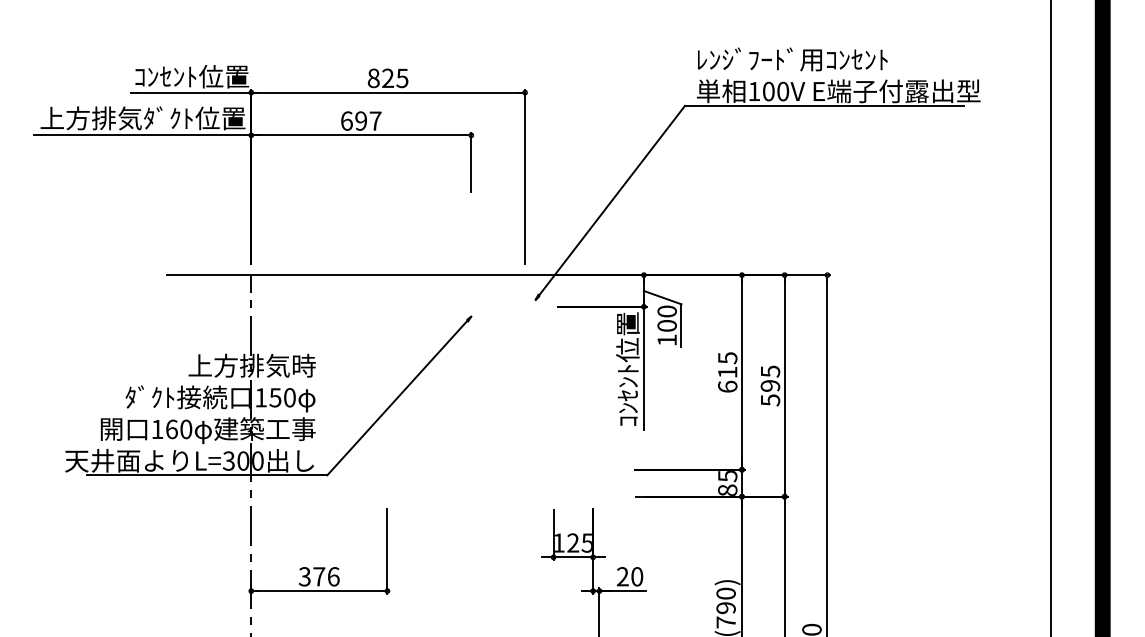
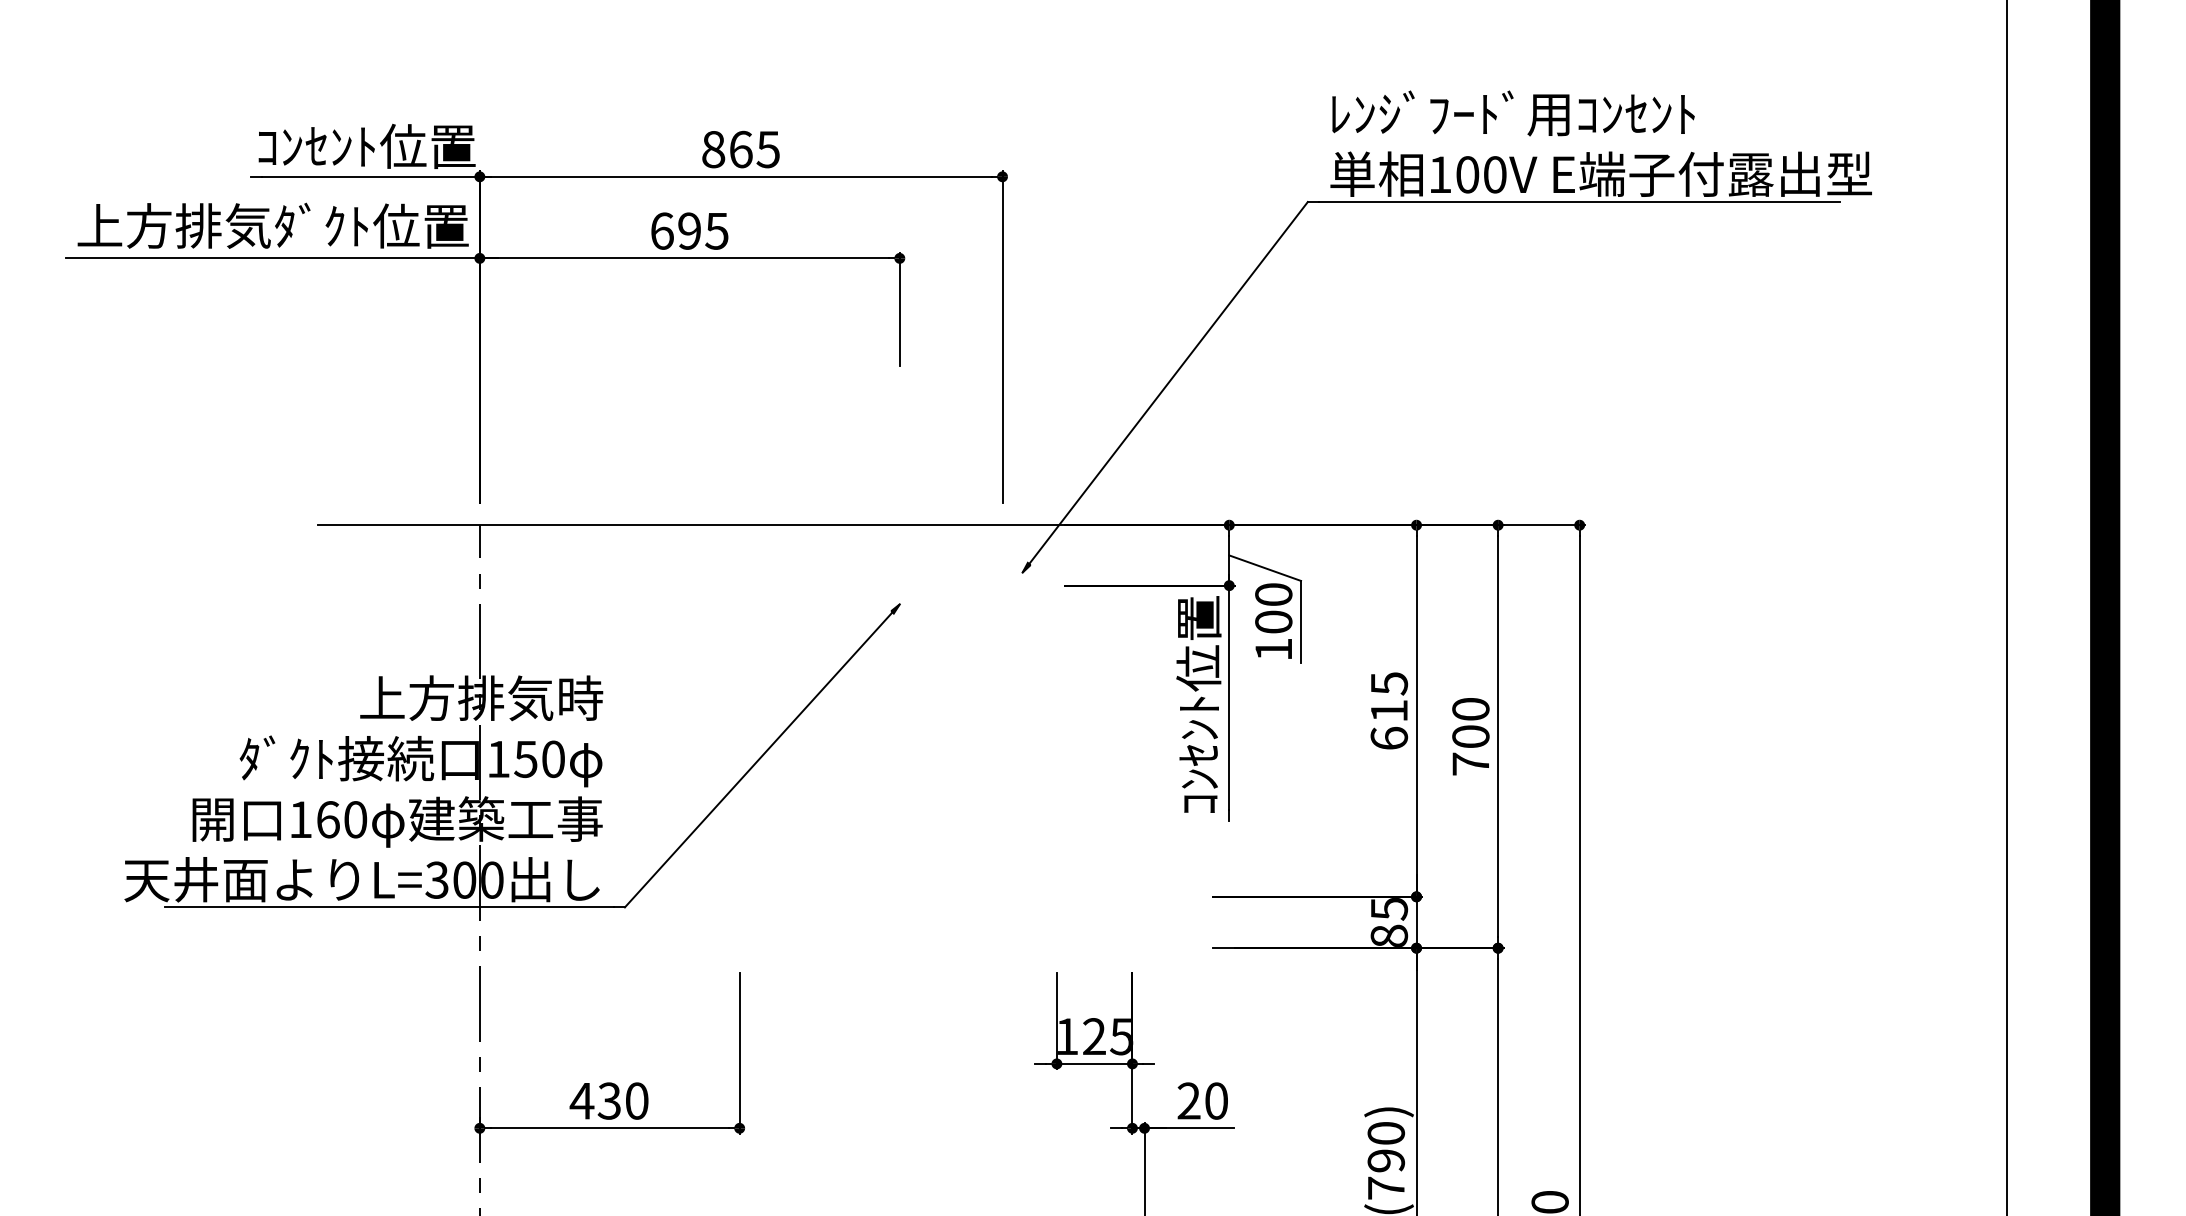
text: (388, 78) -> (741, 149), 825 -> 865
text: (375, 120) -> (716, 230), 697 -> 695
text: (770, 385) -> (1470, 735), 595 -> 700
text: (318, 576) -> (608, 1100), 376 -> 430

